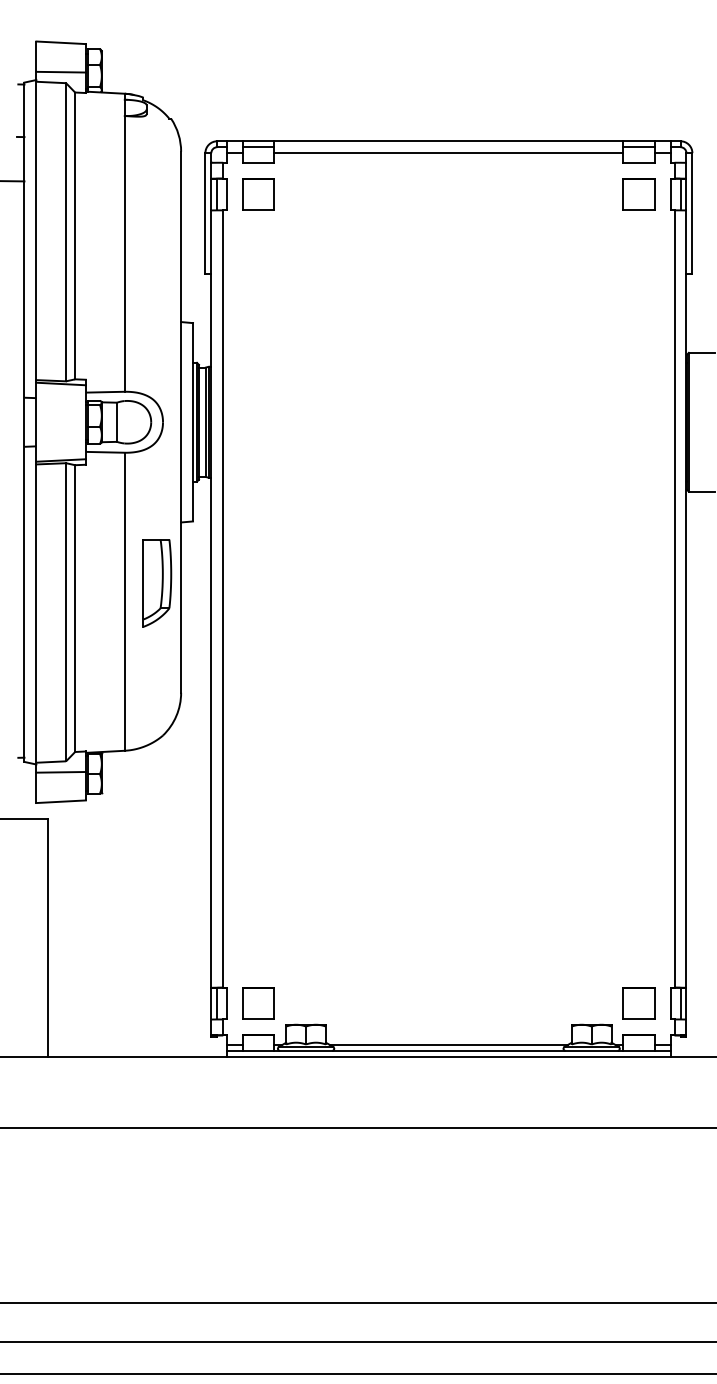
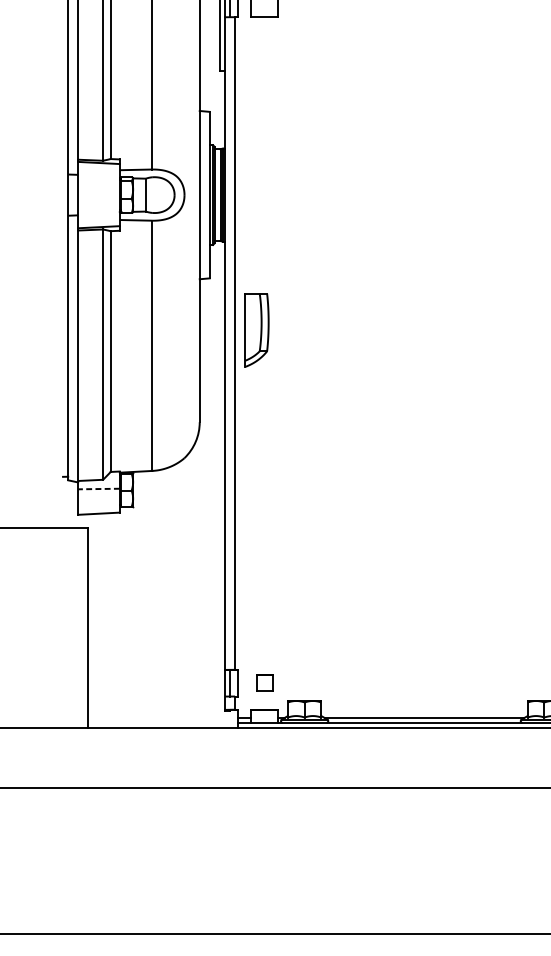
part: (157, 583) -> (257, 330), moved
line: (61, 772) -> (99, 489), solid -> dashed
part: (258, 1003) -> (264, 683), size x0.6

